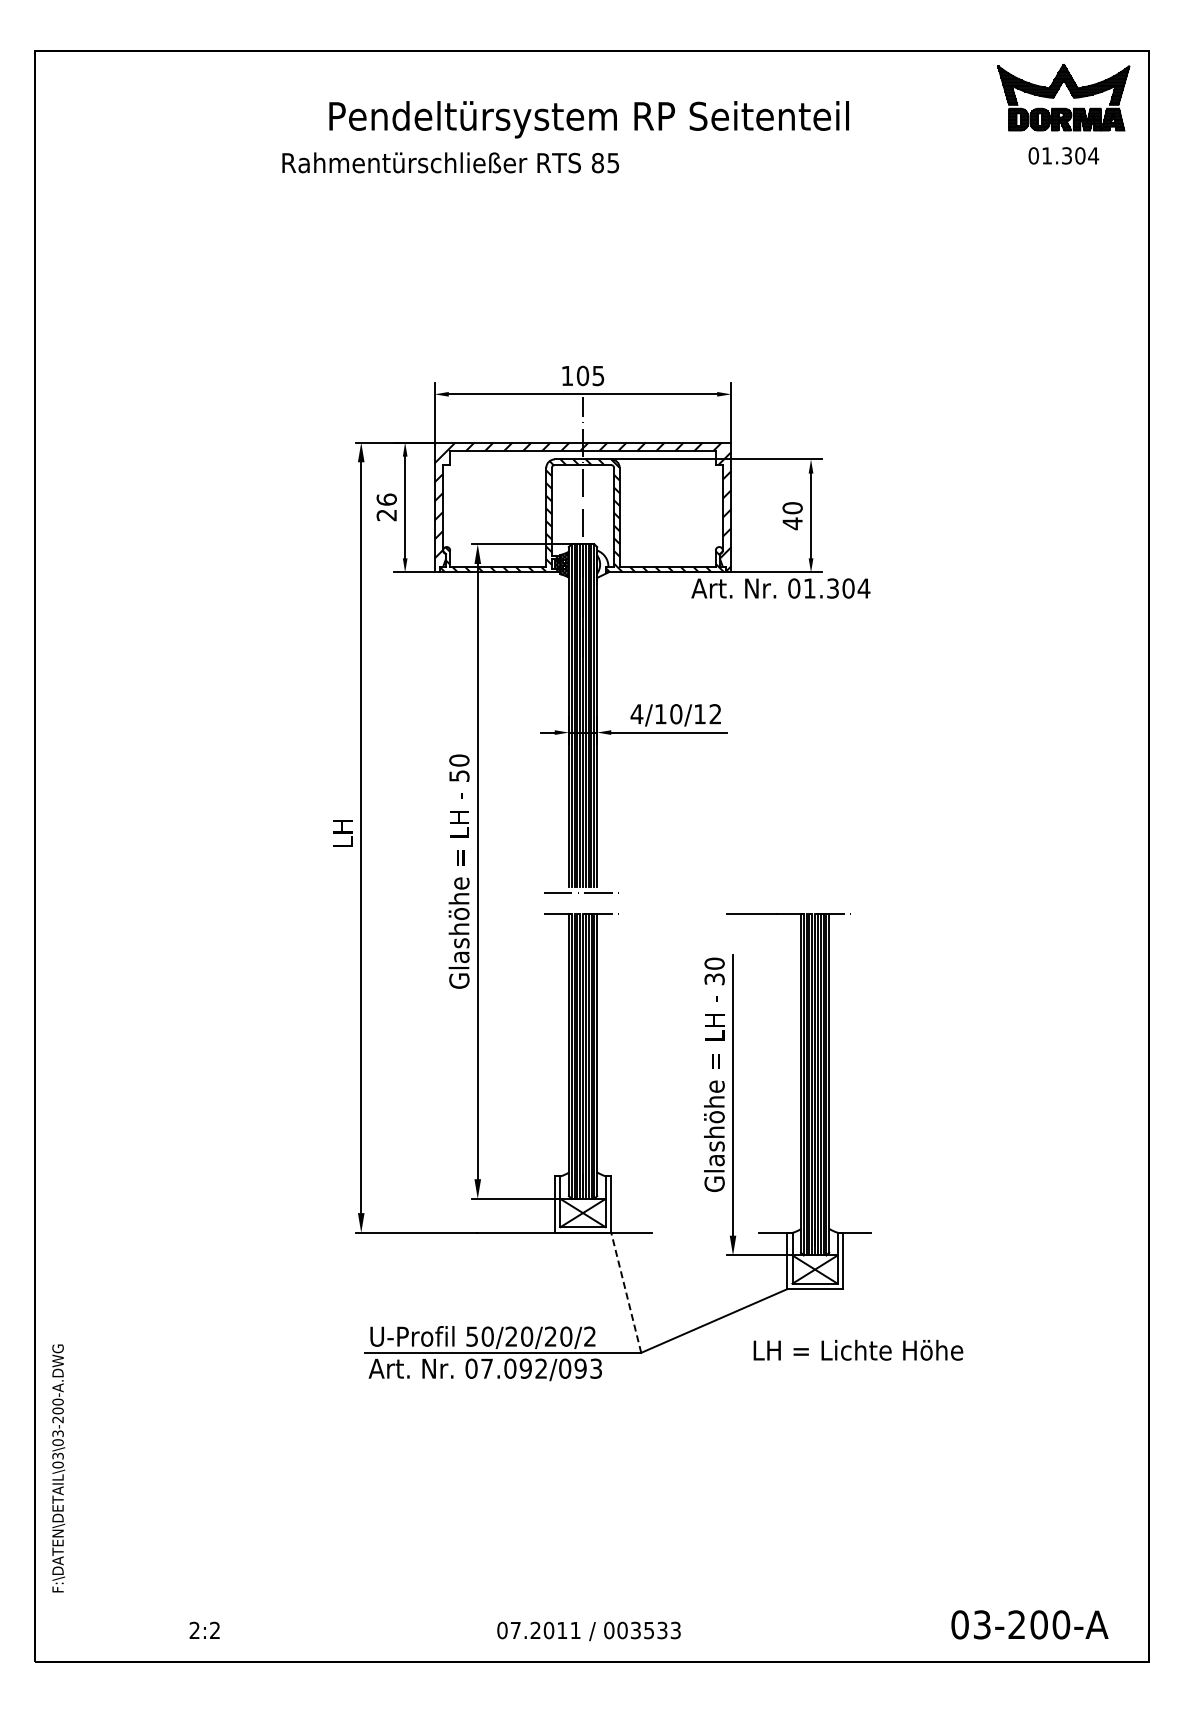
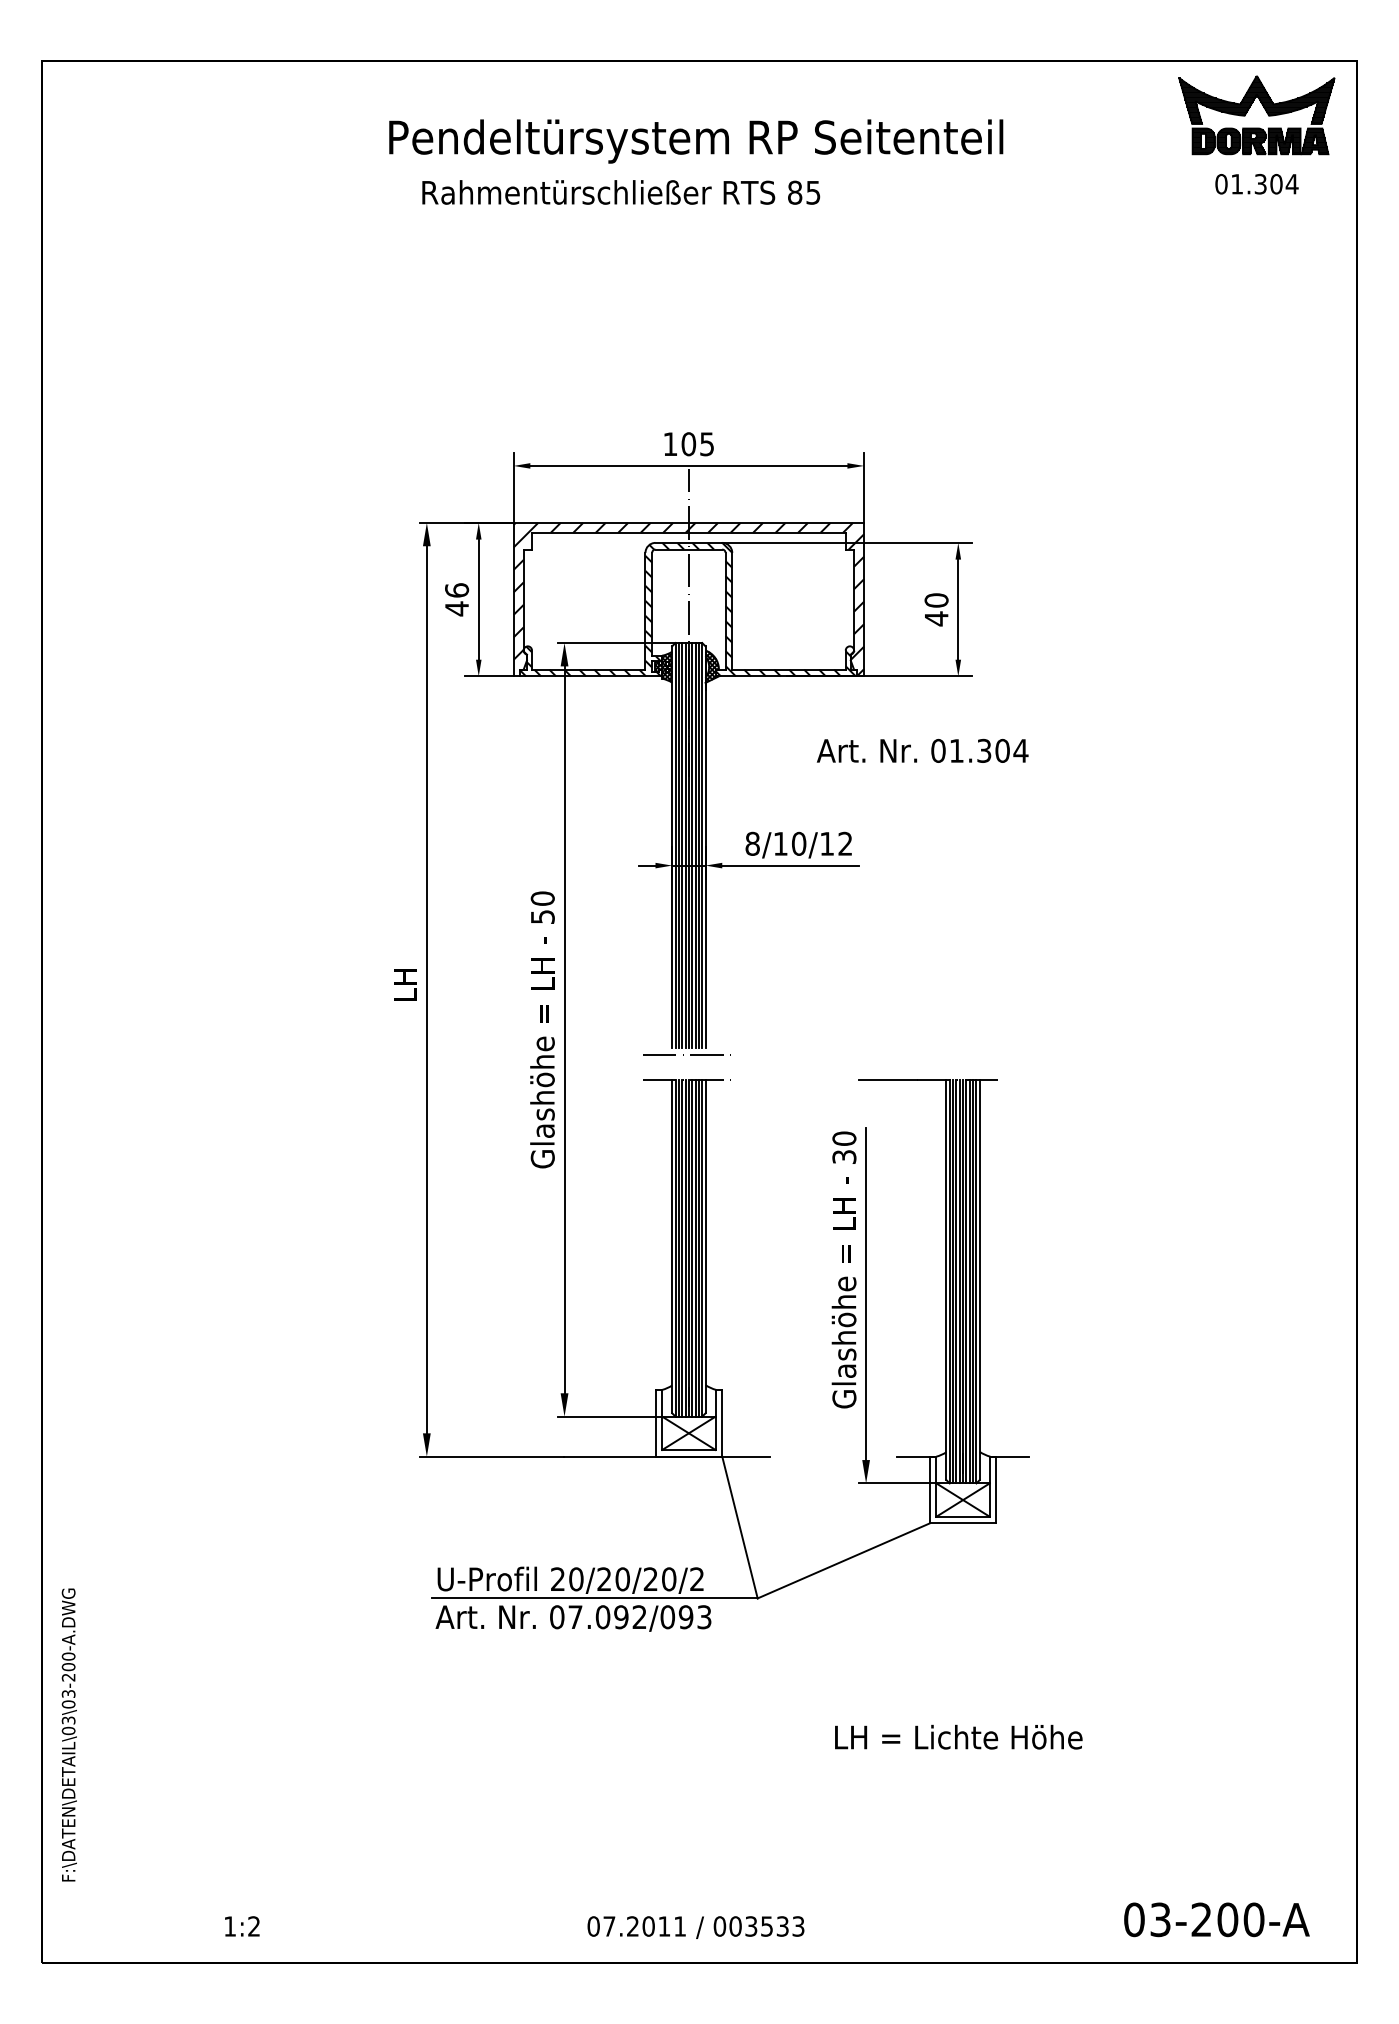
text: (450, 162) -> (620, 192), moved
text: (386, 514) -> (456, 607), 26 -> 46
hatch: (602, 564) -> (711, 667), added
text: (780, 588) -> (922, 750), moved
text: (636, 714) -> (752, 844), 4/10/12 -> 8/10/12
line: (626, 1292) -> (740, 1527), dashed -> solid
text: (471, 1336) -> (557, 1579), 50/20/20/2 -> 20/20/20/2
text: (858, 1349) -> (958, 1736), moved
text: (194, 1629) -> (229, 1925), 2:2 -> 1:2

